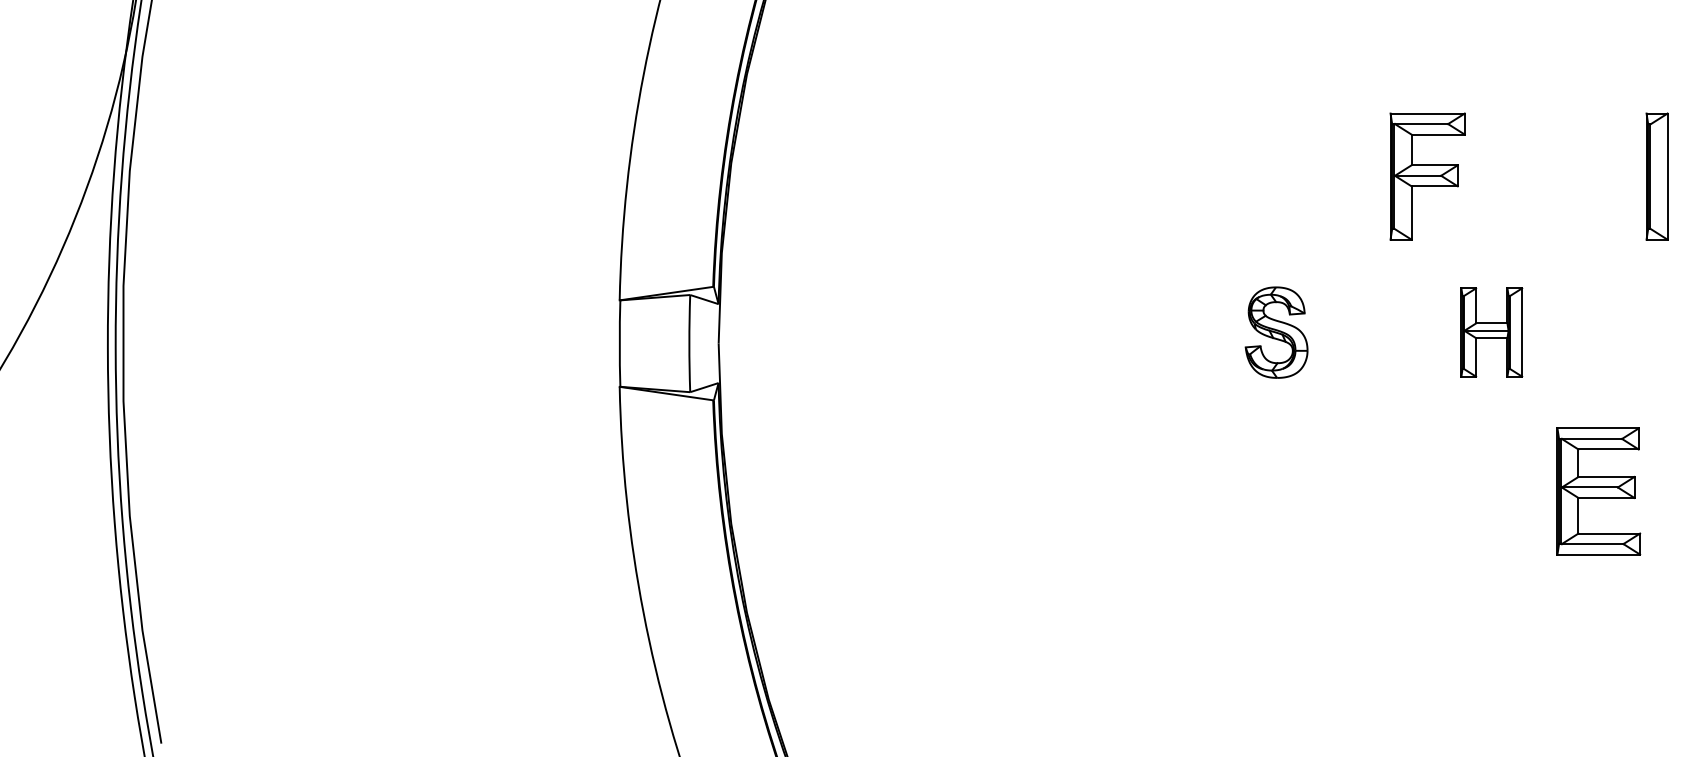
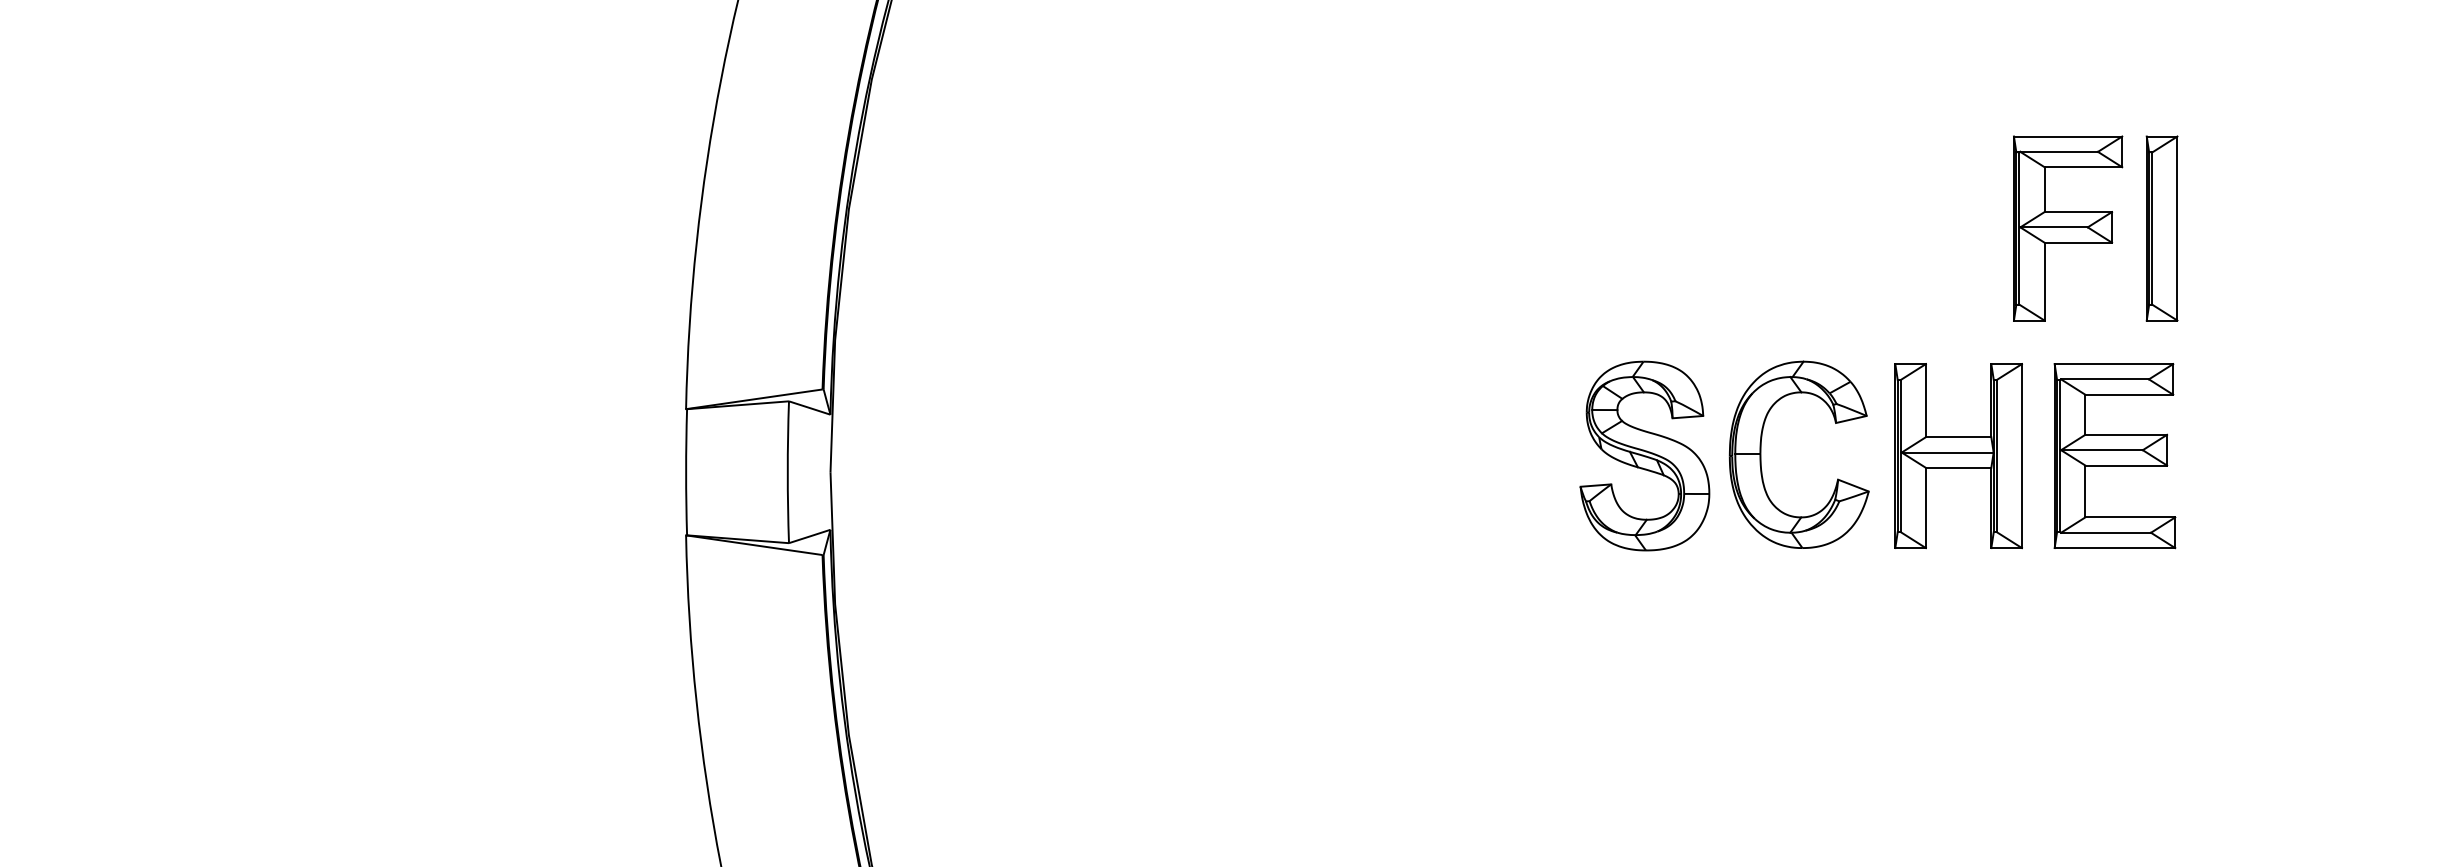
part: (1427, 176) -> (2067, 228), moved
part: (1656, 176) -> (2161, 228), moved
part: (1356, 331) -> (1761, 454), added
part: (1276, 332) -> (1644, 456), size x1.43
part: (1491, 332) -> (1958, 456), size x1.43
part: (1598, 491) -> (2114, 456), moved

